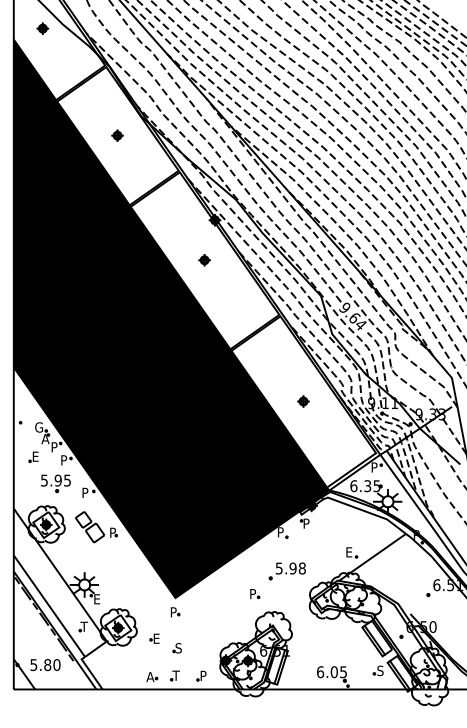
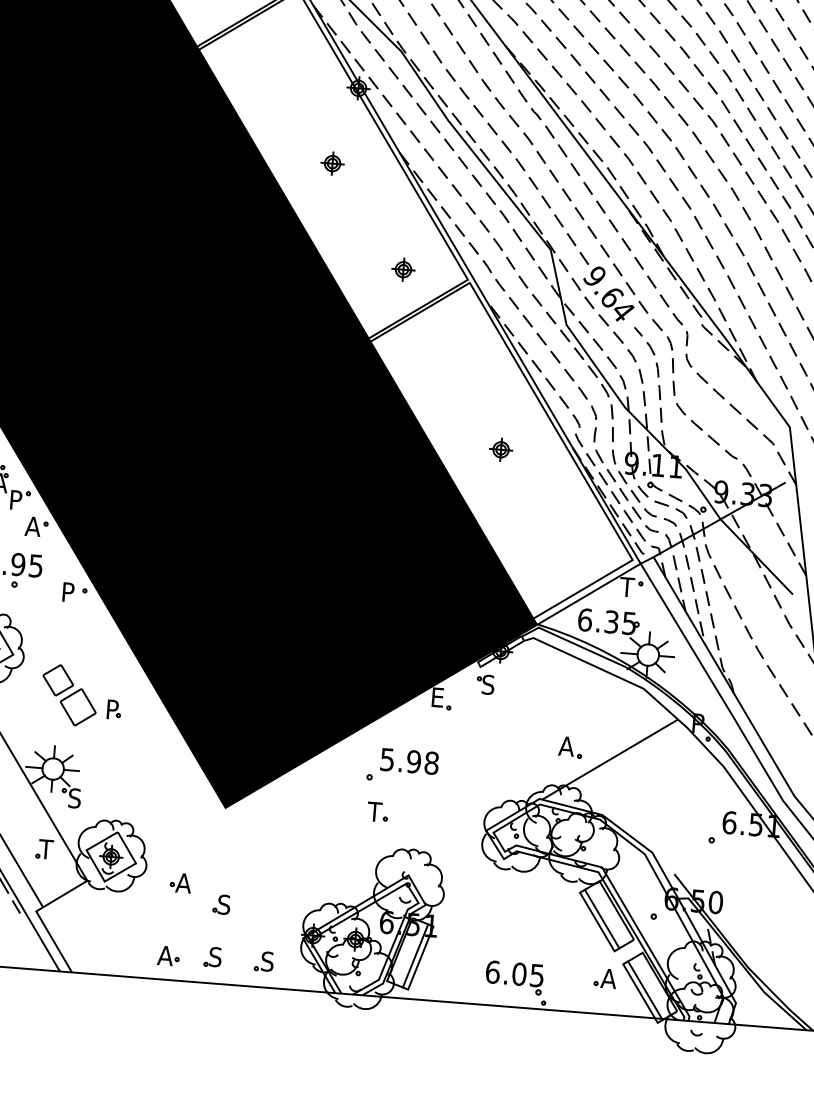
part: (245, 312) -> (403, 270), added
text: (64, 460) -> (33, 526), P -> A
text: (374, 467) -> (627, 587), P -> T
text: (306, 523) -> (488, 684), P -> S
part: (96, 527) -> (81, 696), moved
text: (281, 532) -> (439, 698), P -> E
text: (349, 552) -> (566, 746), E -> A
part: (286, 571) -> (400, 766), moved
text: (252, 594) -> (374, 812), P -> T
text: (96, 599) -> (73, 798), E -> S
part: (175, 612) -> (223, 835), removed
text: (156, 638) -> (183, 882), E -> A
text: (380, 670) -> (608, 978), S -> A
text: (175, 675) -> (213, 956), T -> S
text: (203, 675) -> (267, 960), P -> S

